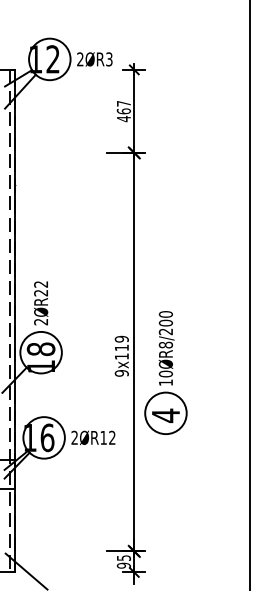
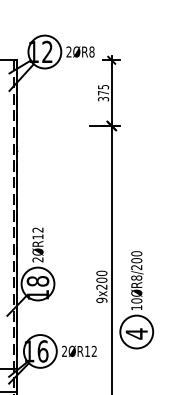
text: (109, 59) -> (92, 52), 2ØR3 -> 2ØR8
text: (123, 111) -> (103, 93), 467 -> 375
text: (40, 293) -> (37, 237), 2ØR22 -> 2ØR12
text: (121, 347) -> (101, 279), 9x119 -> 9x200

